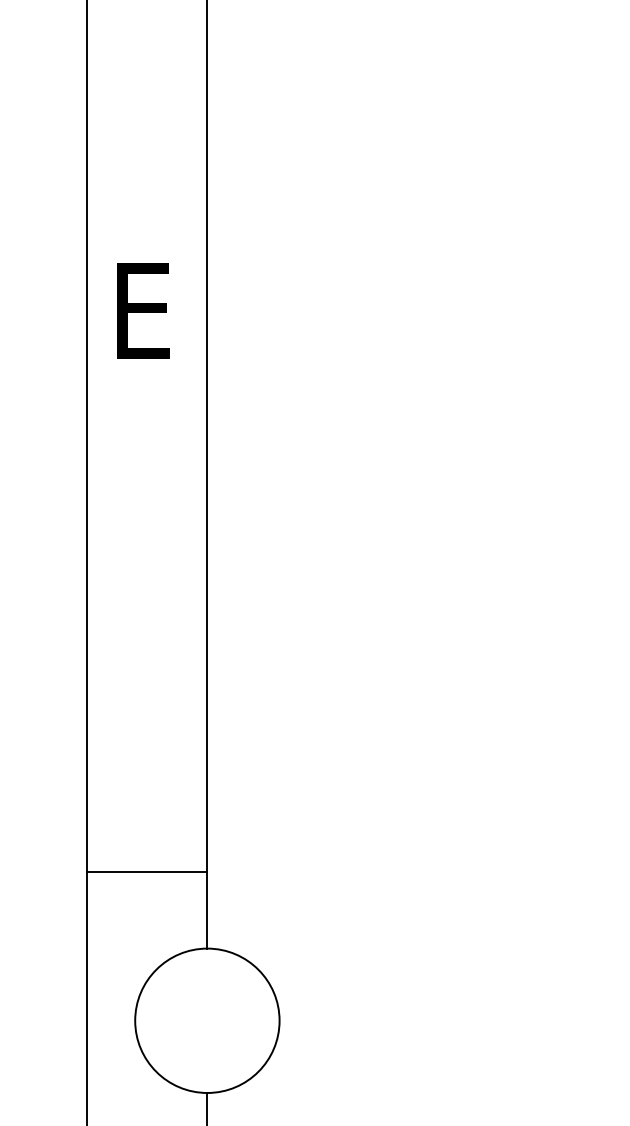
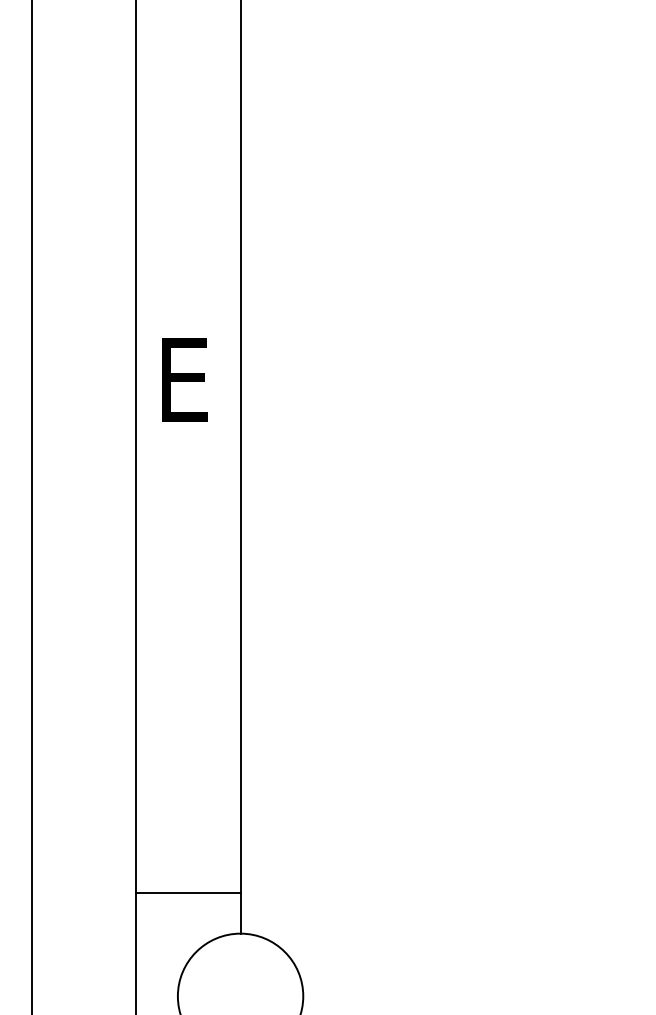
line: (147, 872) -> (188, 892), moved

